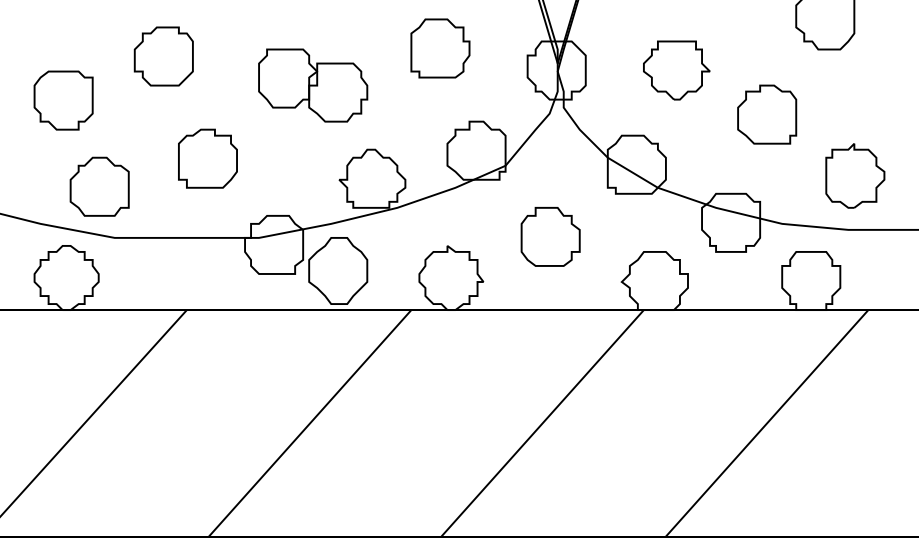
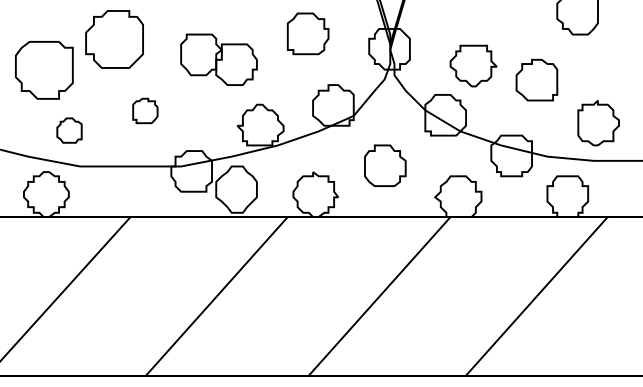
part: (163, 56) -> (114, 39), size x1.4
part: (676, 70) -> (473, 66), moved
part: (63, 100) -> (44, 70), size x1.4
part: (207, 158) -> (145, 110), size x0.6
part: (99, 186) -> (69, 130), size x0.6

